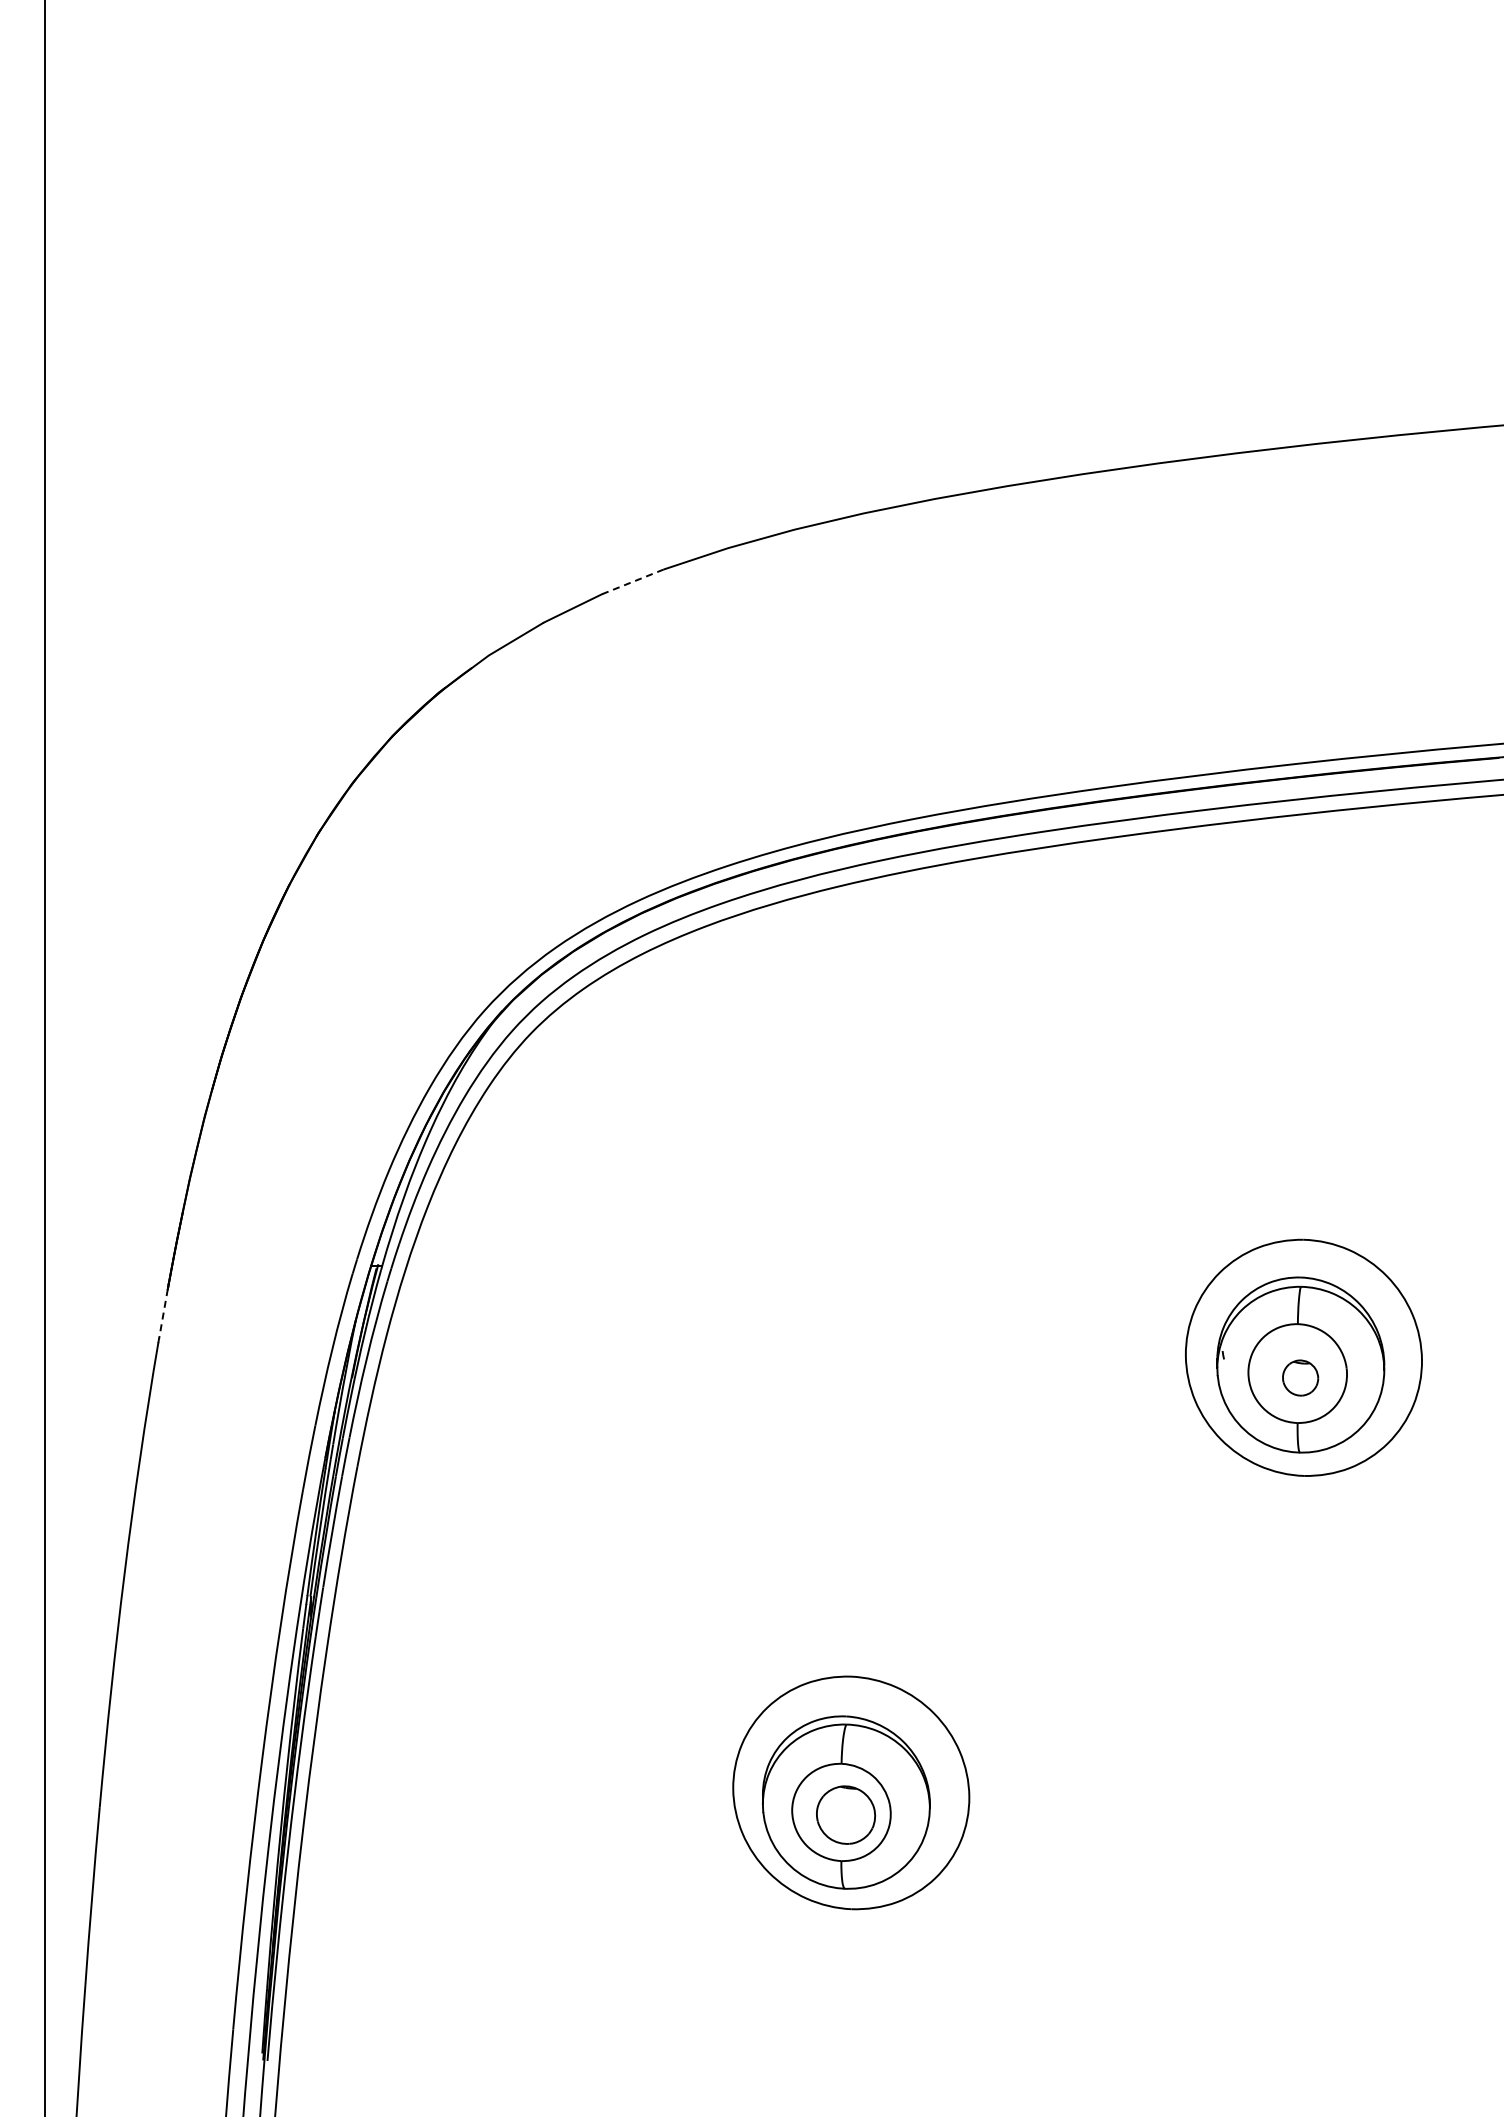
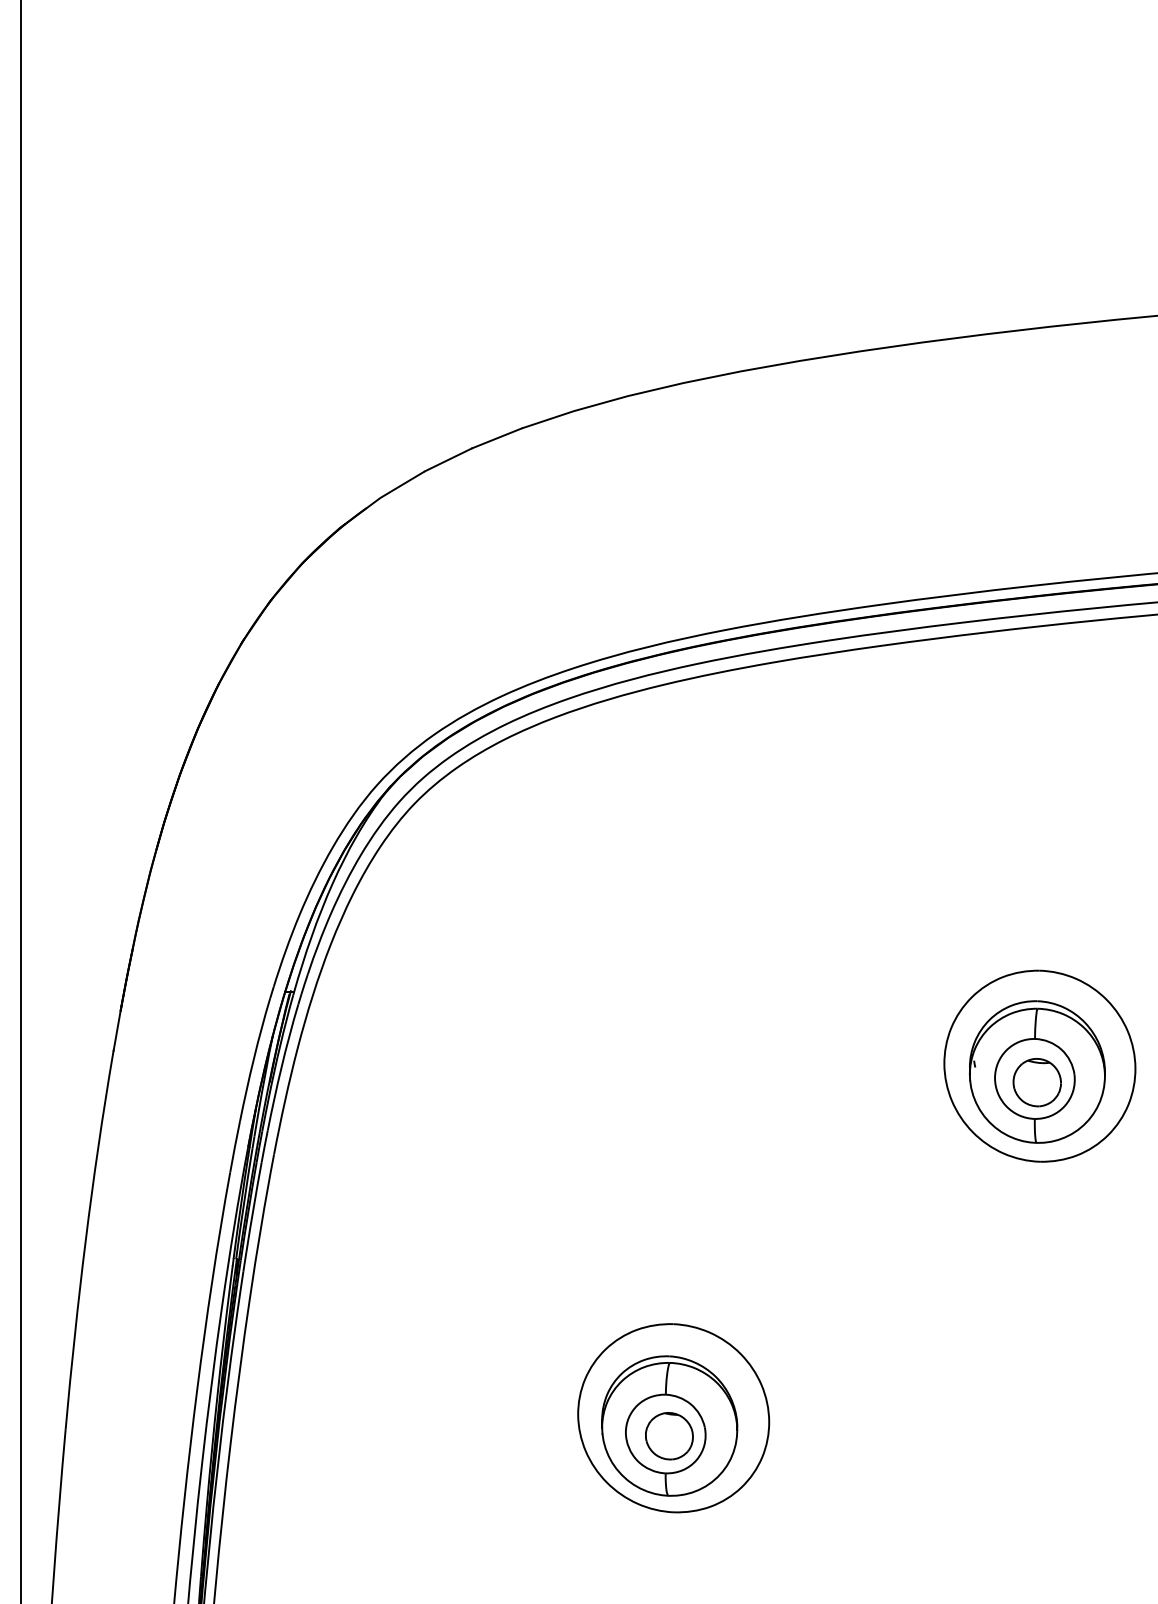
line: (632, 582) -> (496, 438), dashed -> solid
line: (163, 1314) -> (117, 1031), dashed -> solid
part: (1300, 1377) -> (1037, 1082), size x1.67

